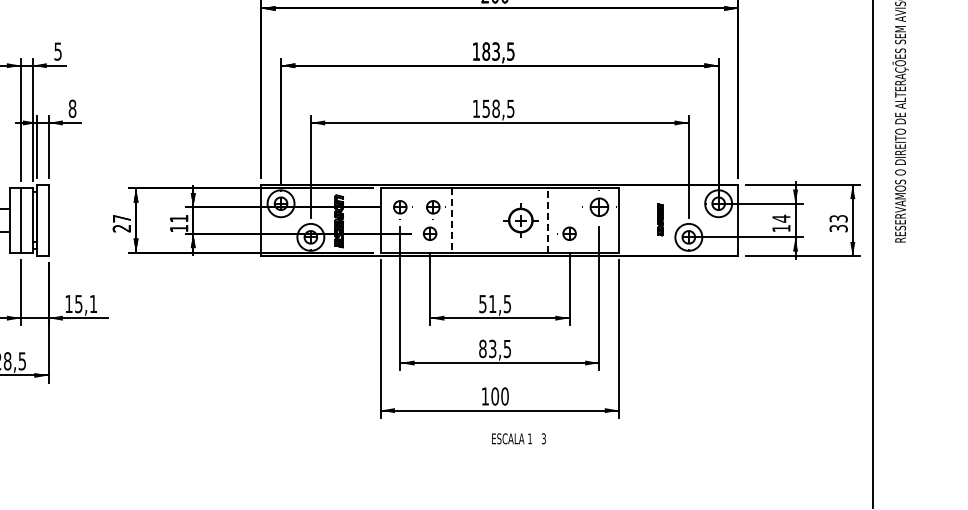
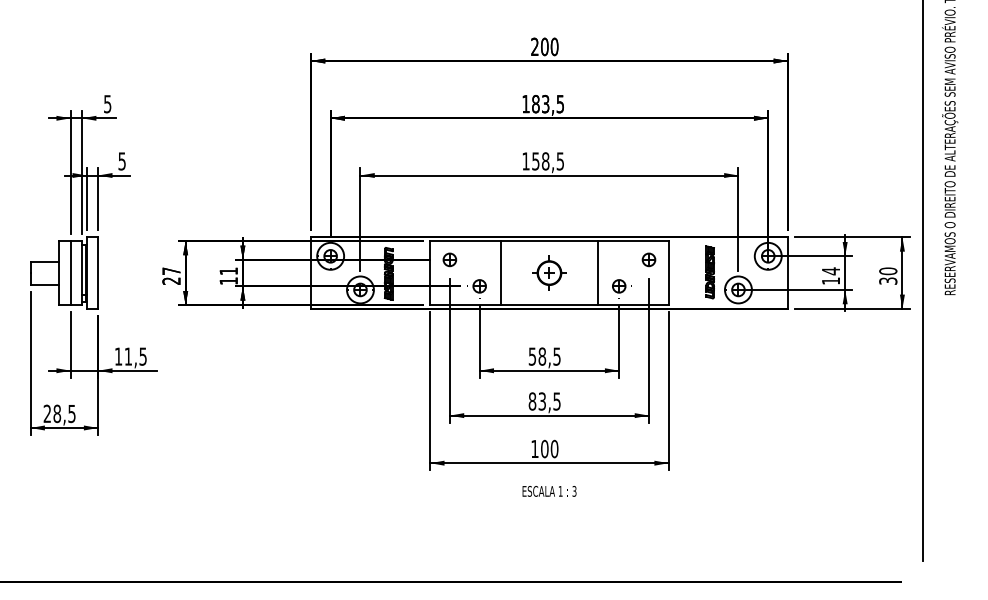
text: (71, 108) -> (121, 161), 8 -> 5
part: (432, 206) -> (482, 259), removed
part: (598, 206) -> (648, 259), size x0.71
text: (838, 218) -> (888, 271), 33 -> 30
part: (520, 219) -> (549, 272), moved
line: (547, 219) -> (597, 272), dashed -> solid
part: (659, 219) -> (709, 272), size x1.67
line: (451, 220) -> (501, 273), dashed -> solid
text: (85, 303) -> (135, 356), 15,1 -> 11,5
text: (492, 303) -> (542, 356), 51,5 -> 58,5
text: (518, 438) -> (549, 491), moved

